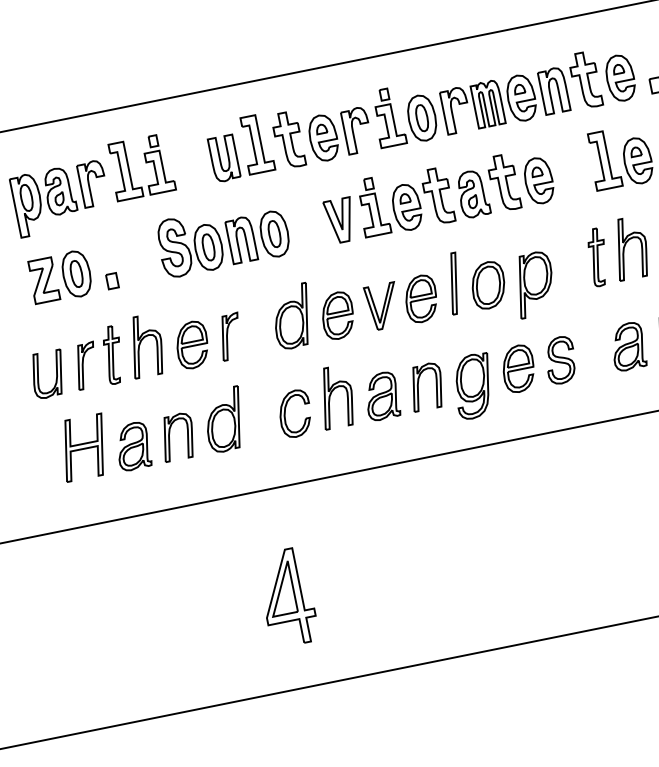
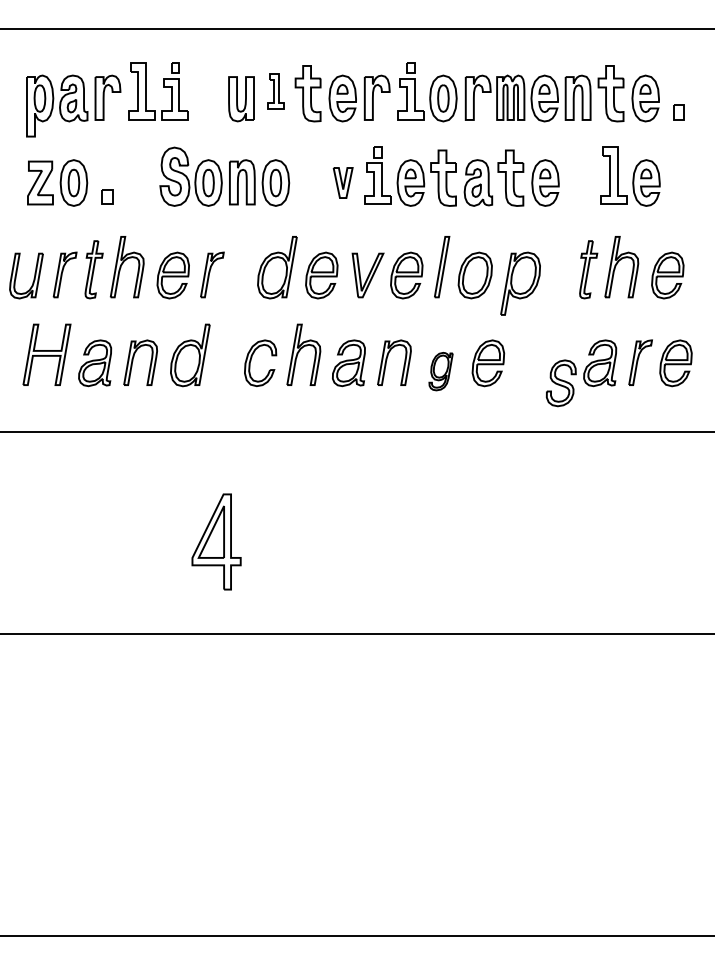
part: (256, 144) -> (275, 91), size x0.6
part: (339, 220) -> (342, 182), size x0.7
part: (560, 360) -> (561, 383), moved
part: (473, 386) -> (440, 371), size x0.6

